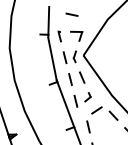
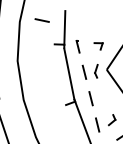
line: (71, 14) -> (41, 20), moved
part: (76, 35) -> (98, 45), size x0.6
line: (82, 77) -> (105, 96), removed

